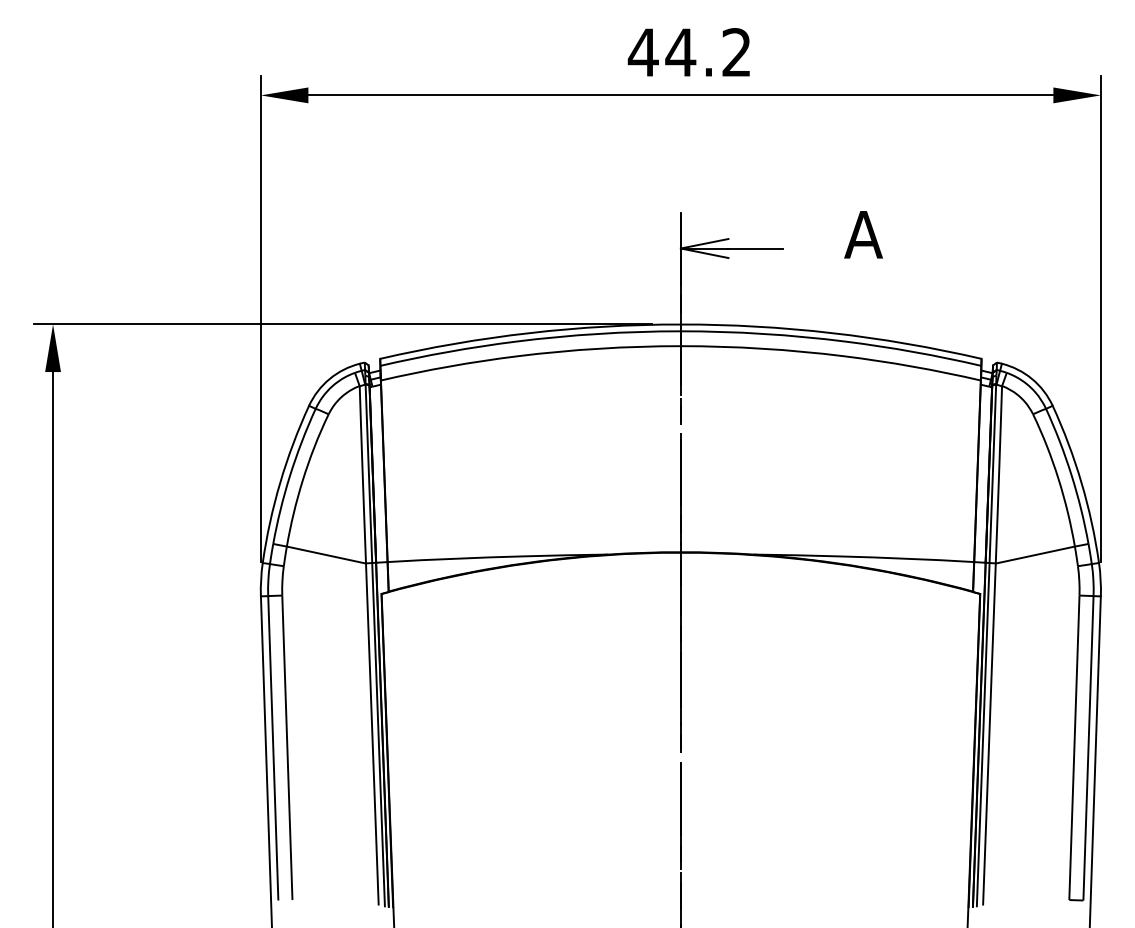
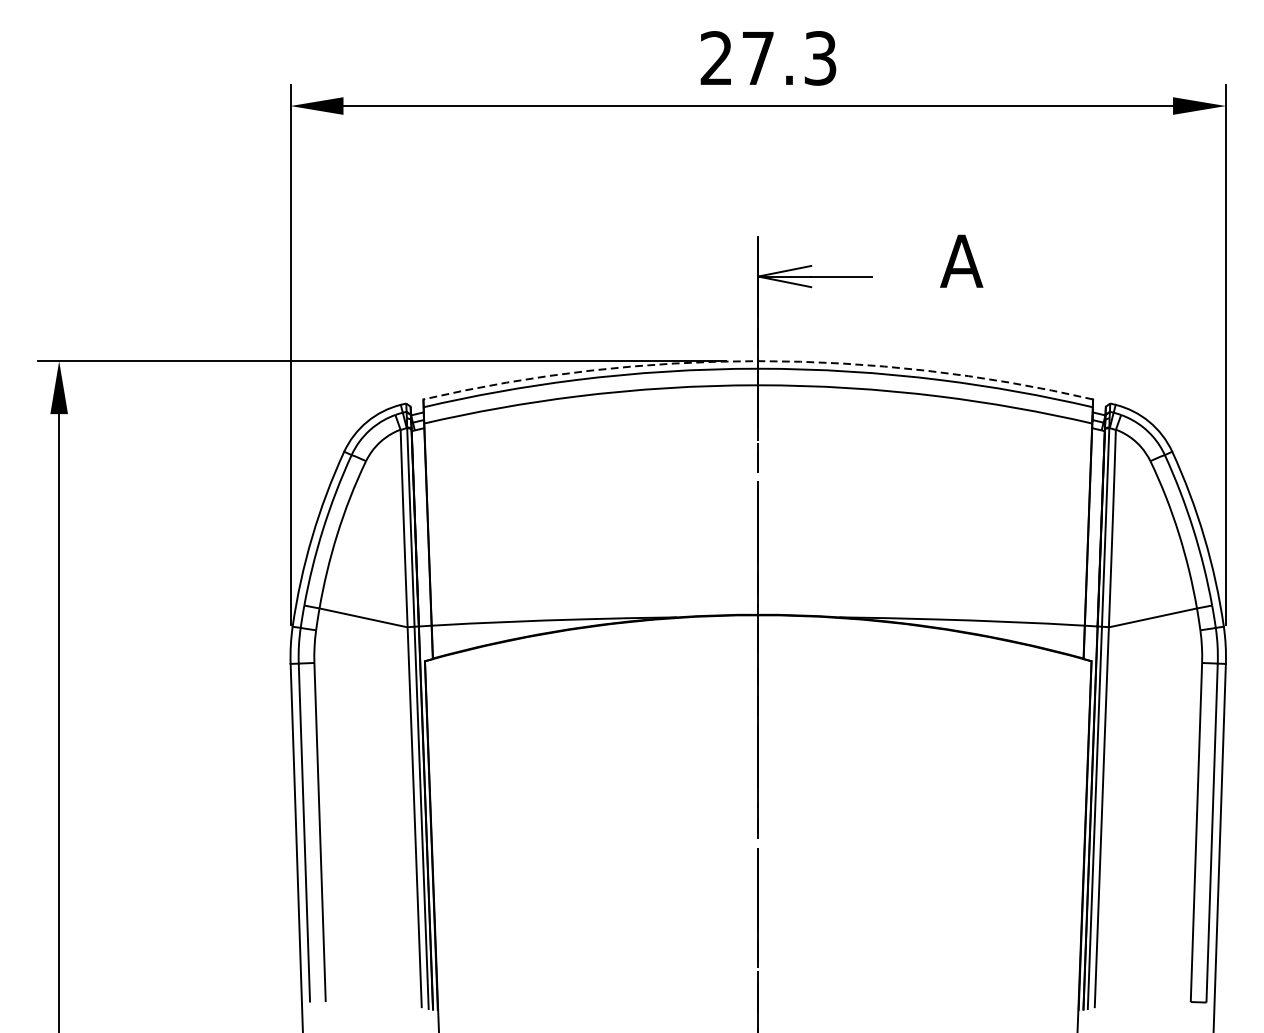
text: (688, 52) -> (766, 58), 44.2 -> 27.3
arc: (680, 324) -> (757, 361), solid -> dashed

